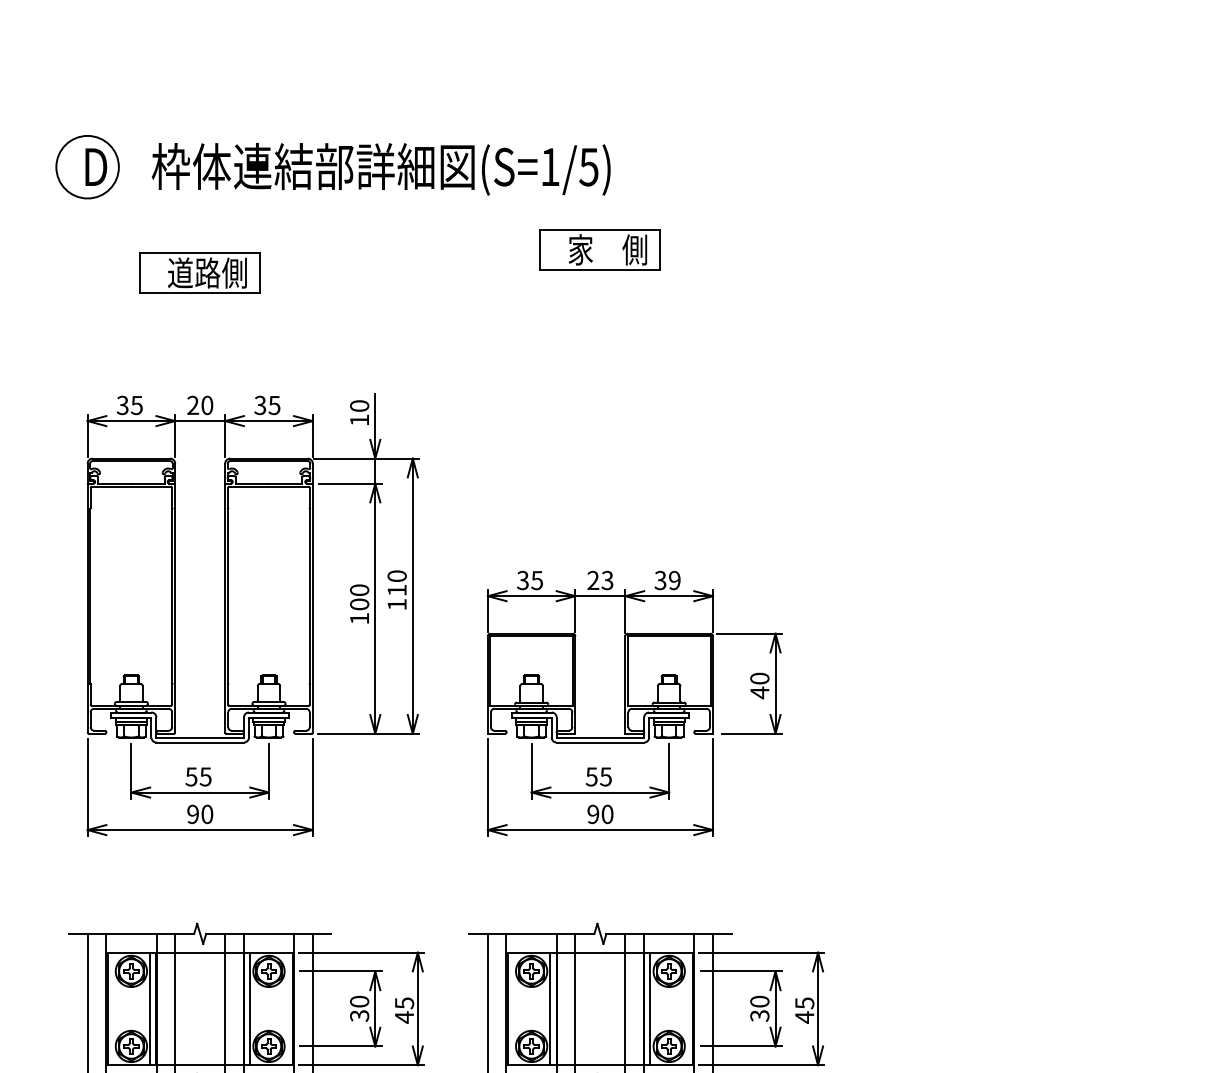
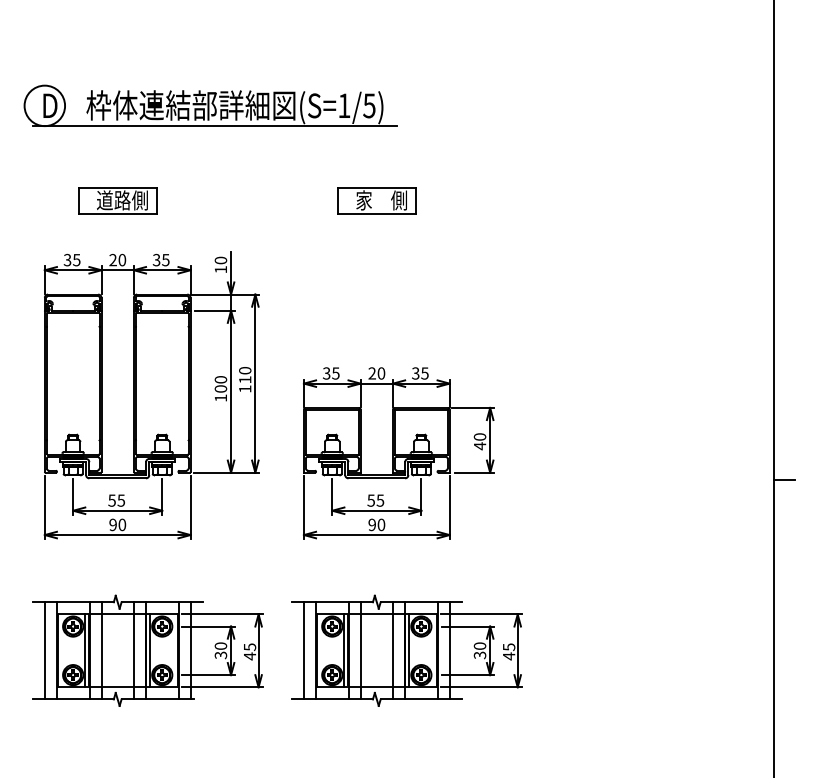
line: (349, 199) -> (214, 126), added
part: (599, 249) -> (376, 200), moved
part: (199, 273) -> (117, 200), moved
text: (607, 580) -> (381, 373), 23 -> 20
text: (674, 580) -> (424, 373), 39 -> 35

